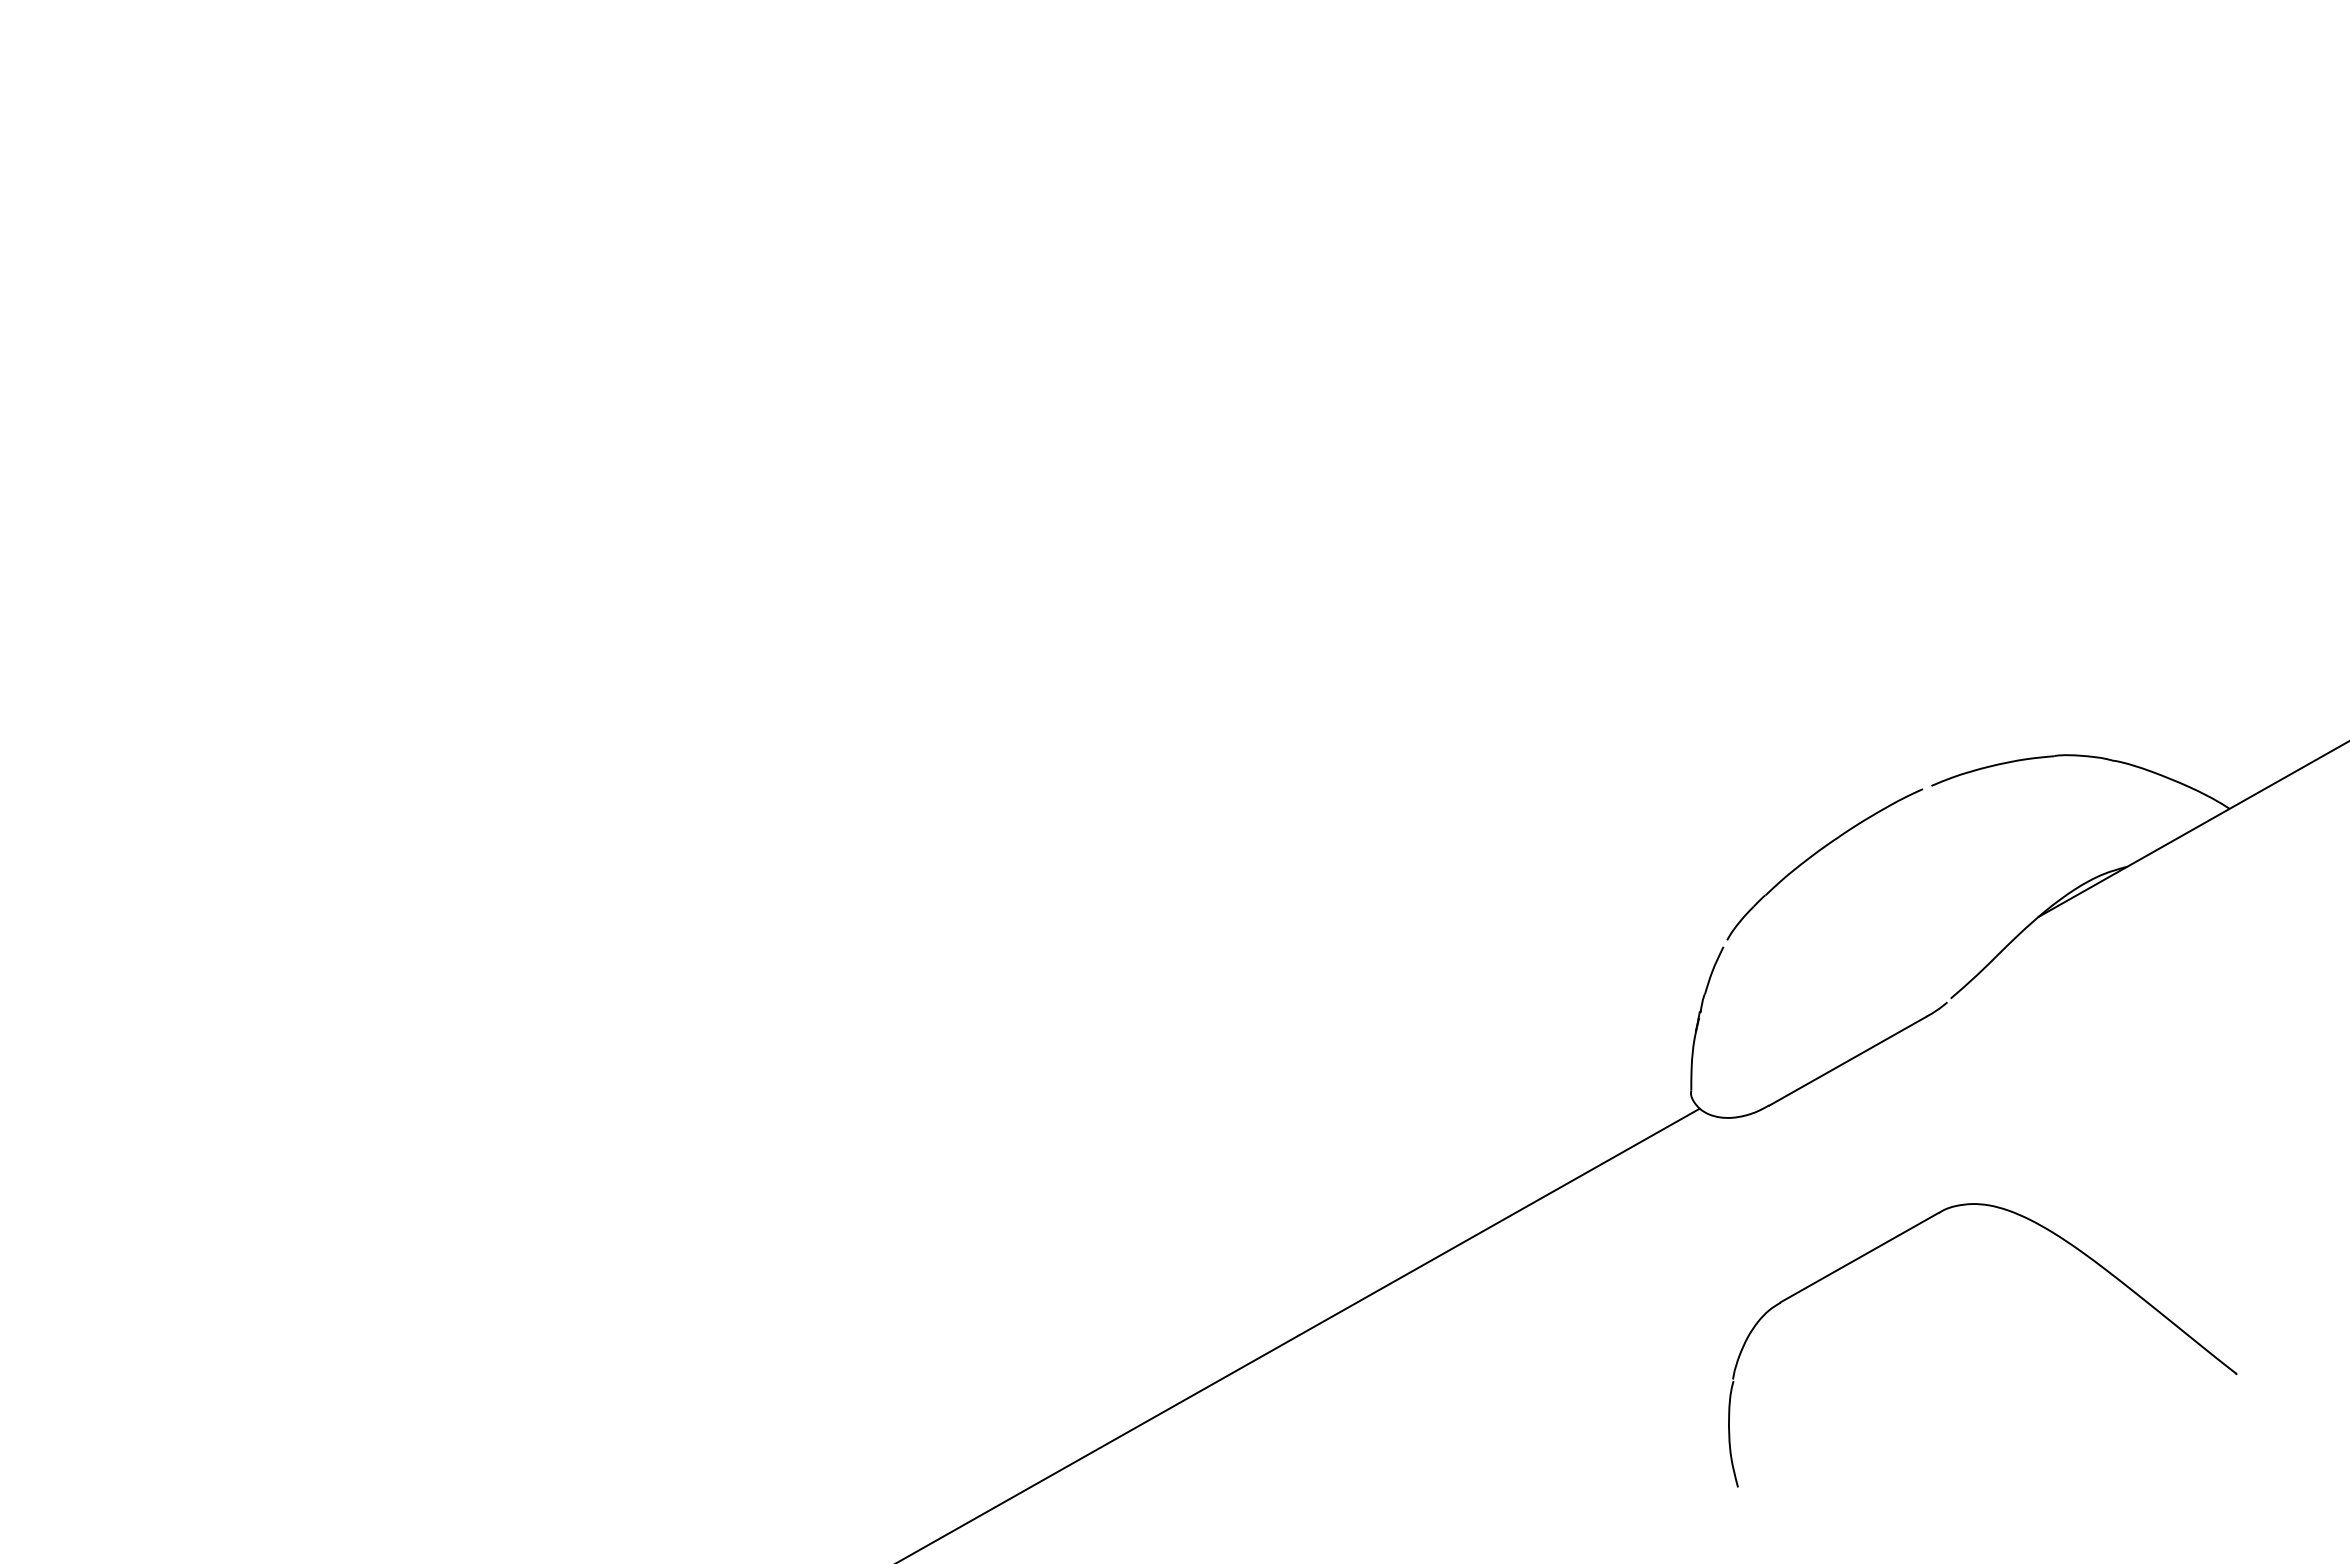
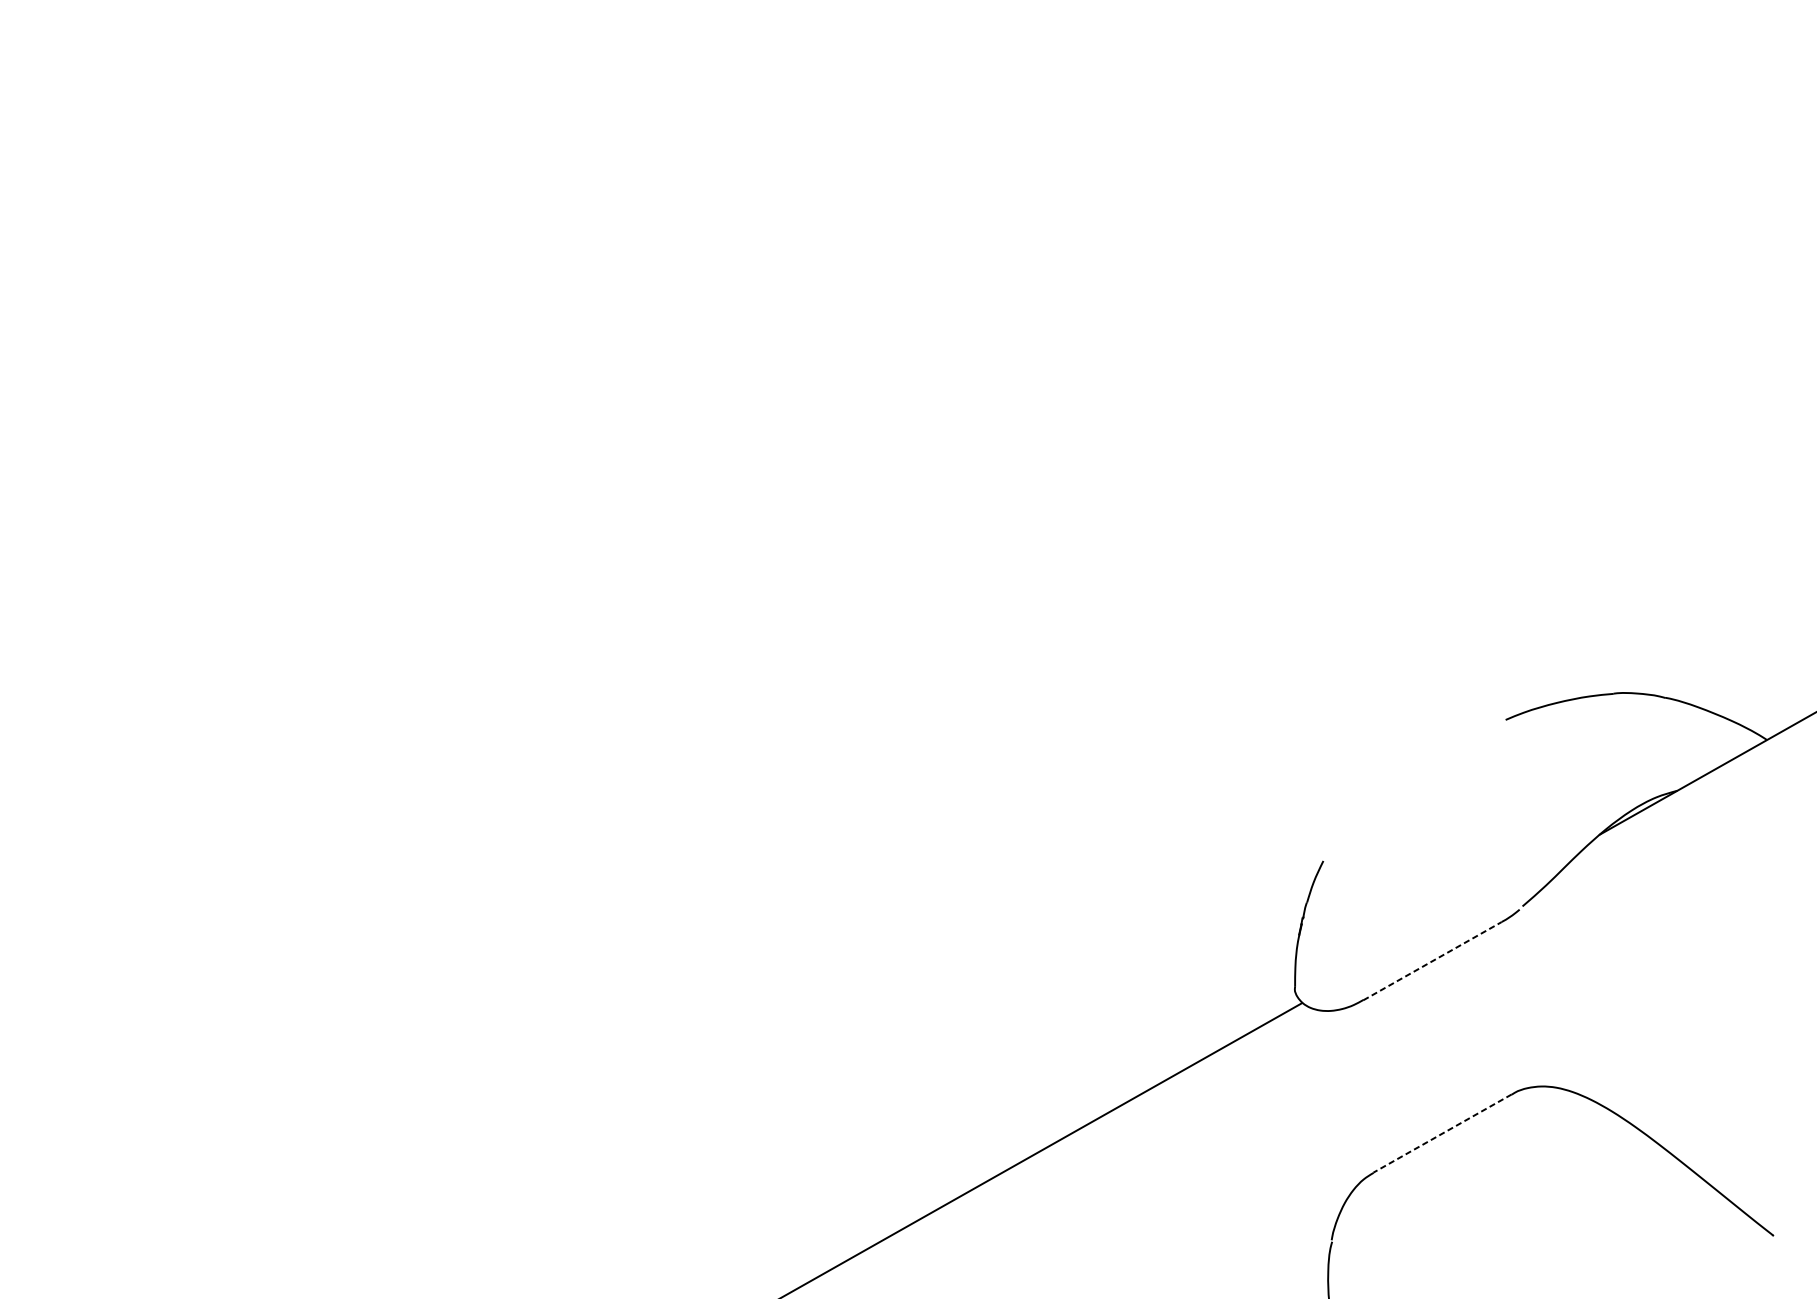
part: (1817, 853) -> (1405, 779), removed
line: (1848, 1061) -> (1432, 961), solid -> dashed
line: (1859, 1257) -> (1442, 1133), solid -> dashed

